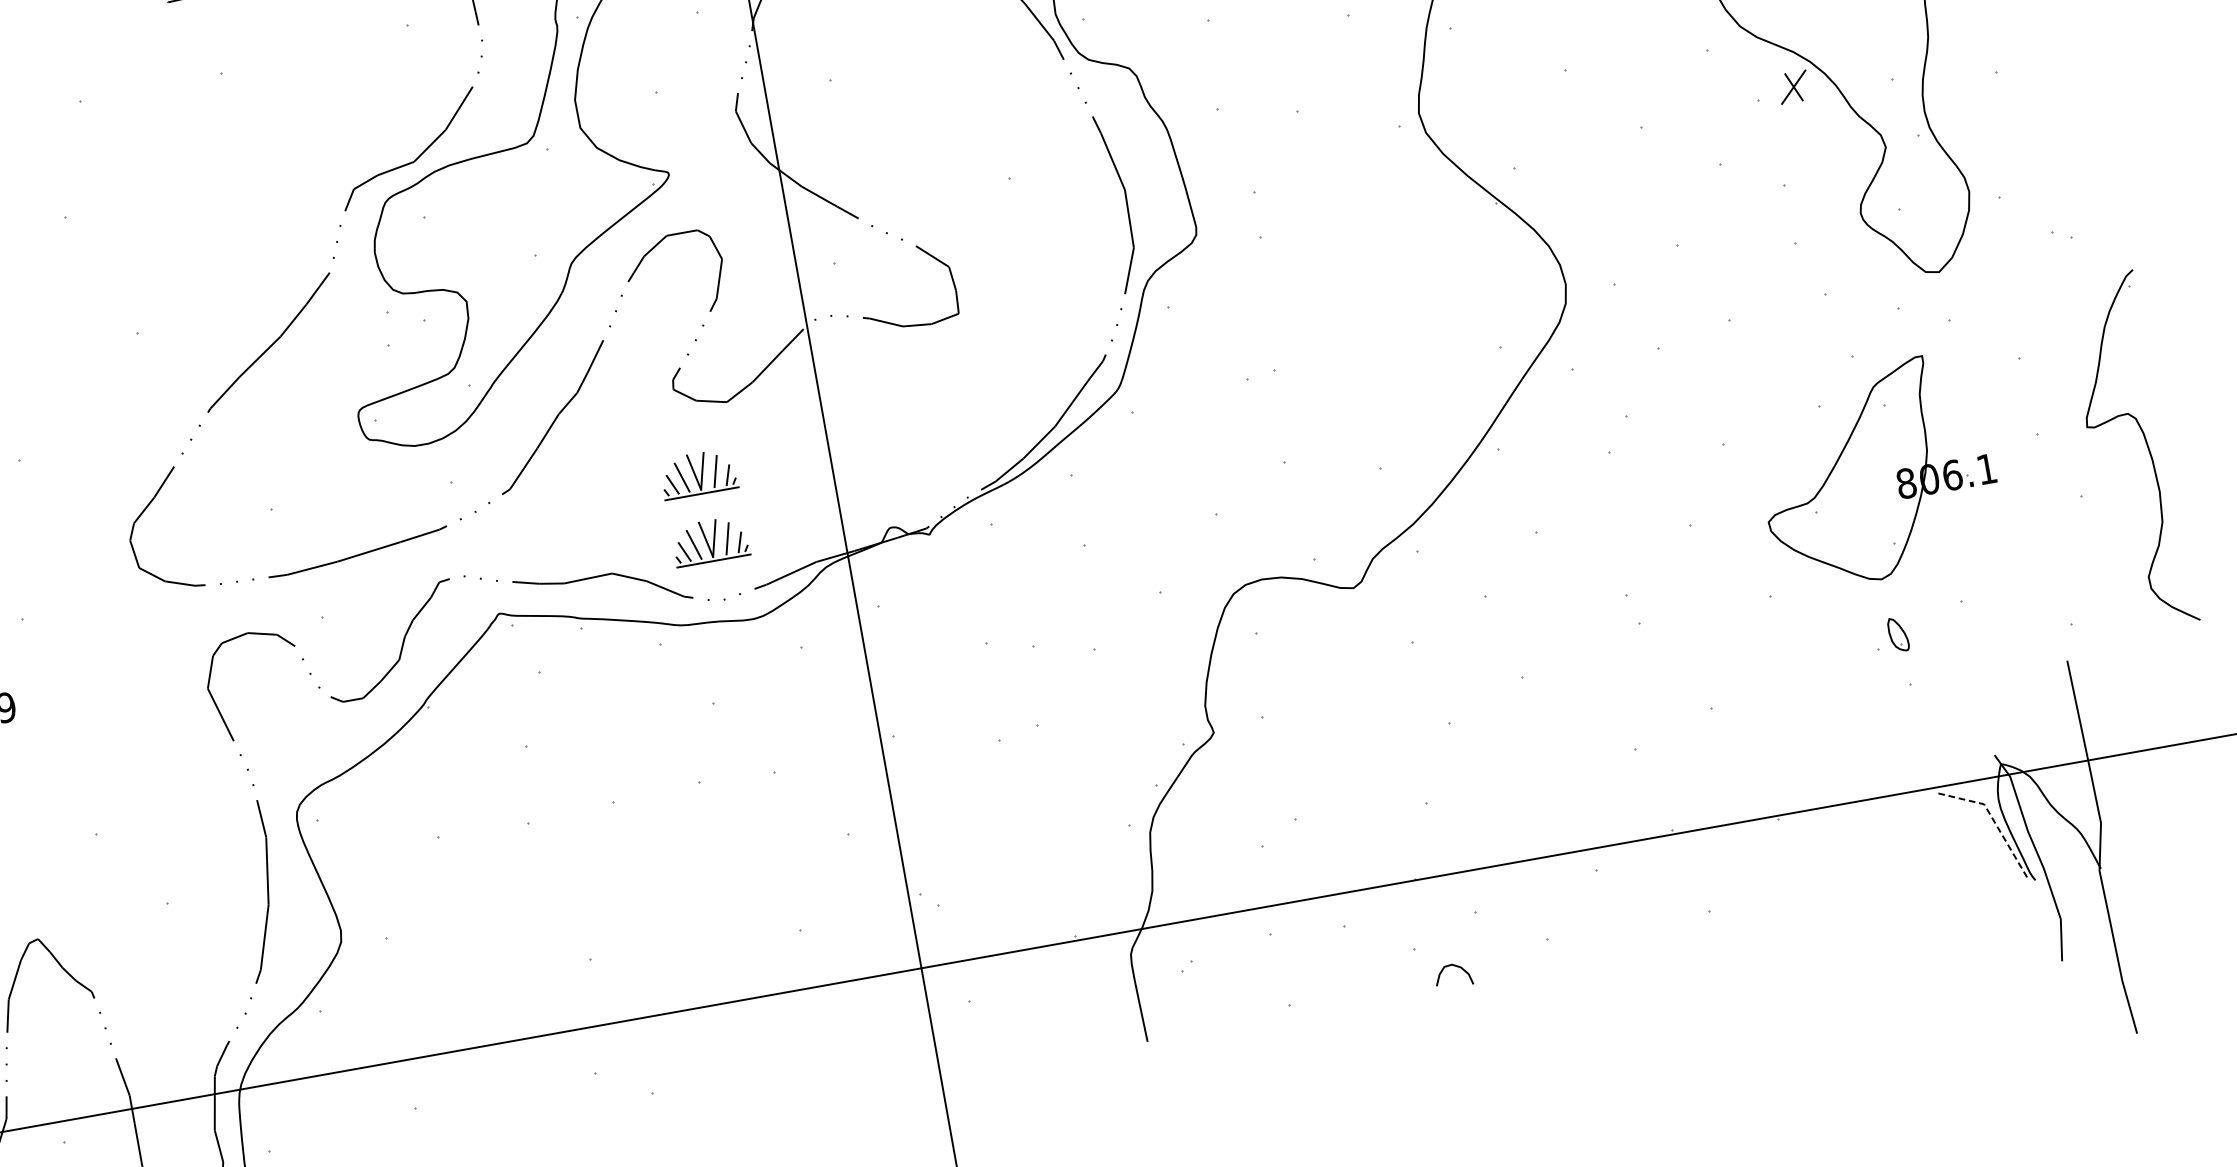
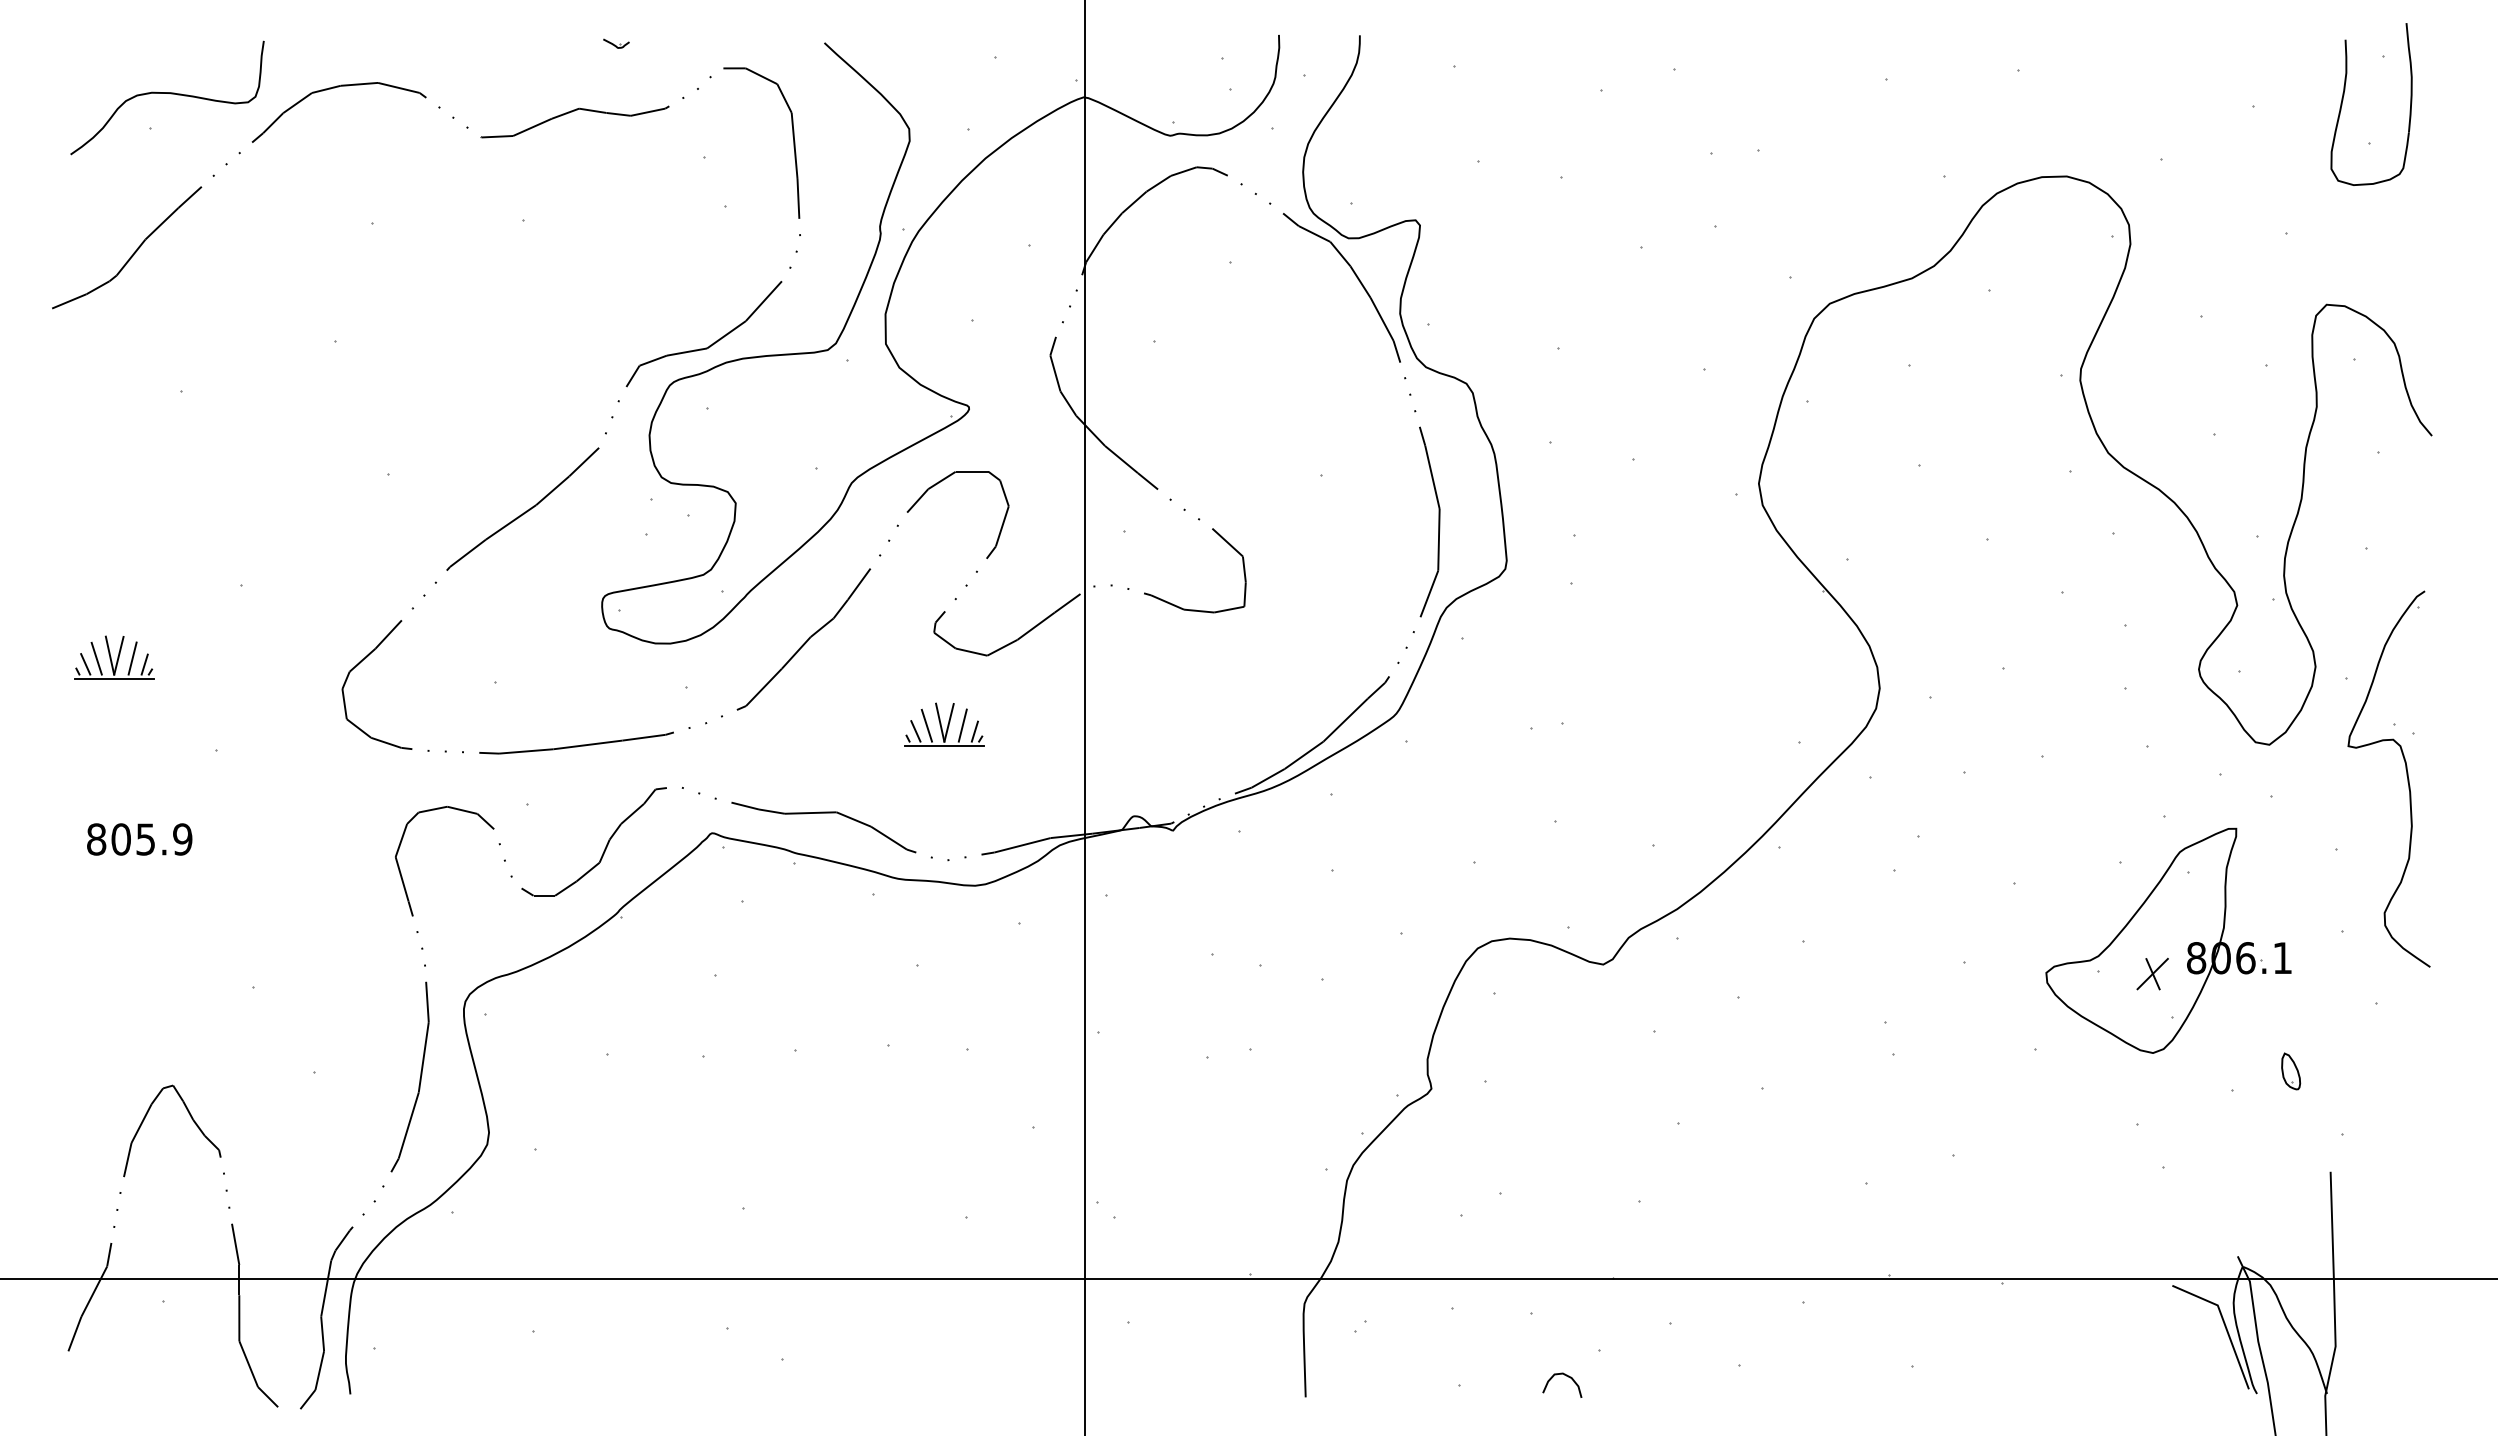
part: (1793, 86) -> (2152, 973), moved
part: (2146, 445) -> (2406, 776), moved
part: (710, 540) -> (944, 796), removed
part: (1898, 634) -> (2291, 1071), moved
line: (1993, 820) -> (2224, 1323), dashed -> solid
curve: (1455, 966) -> (1566, 1376), moved

